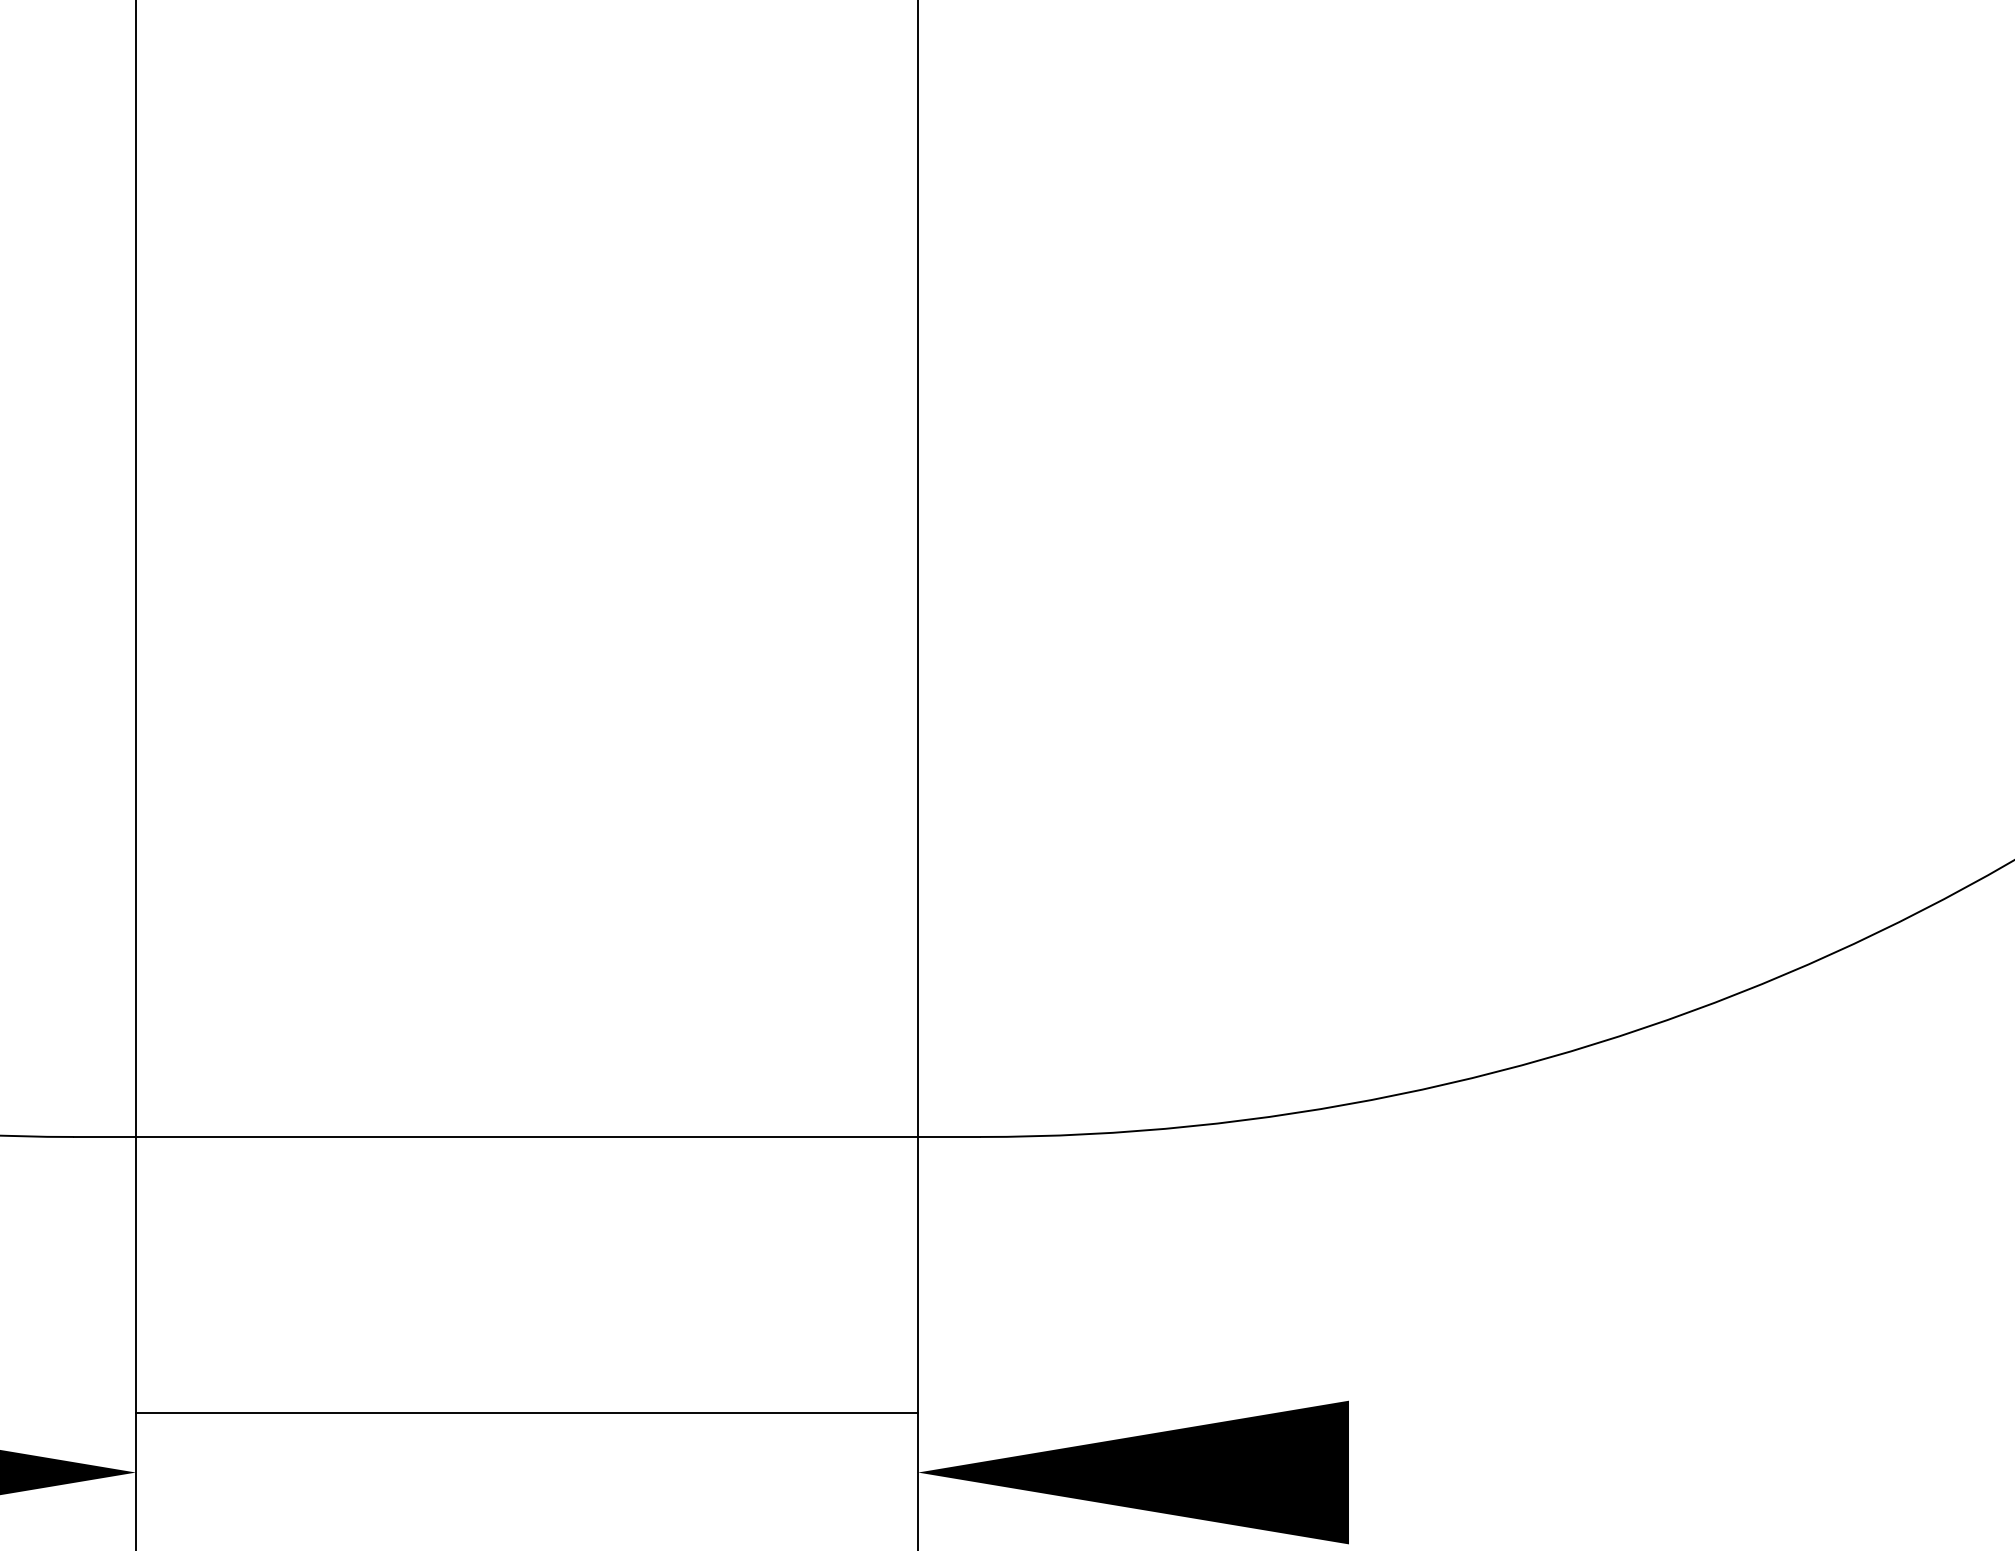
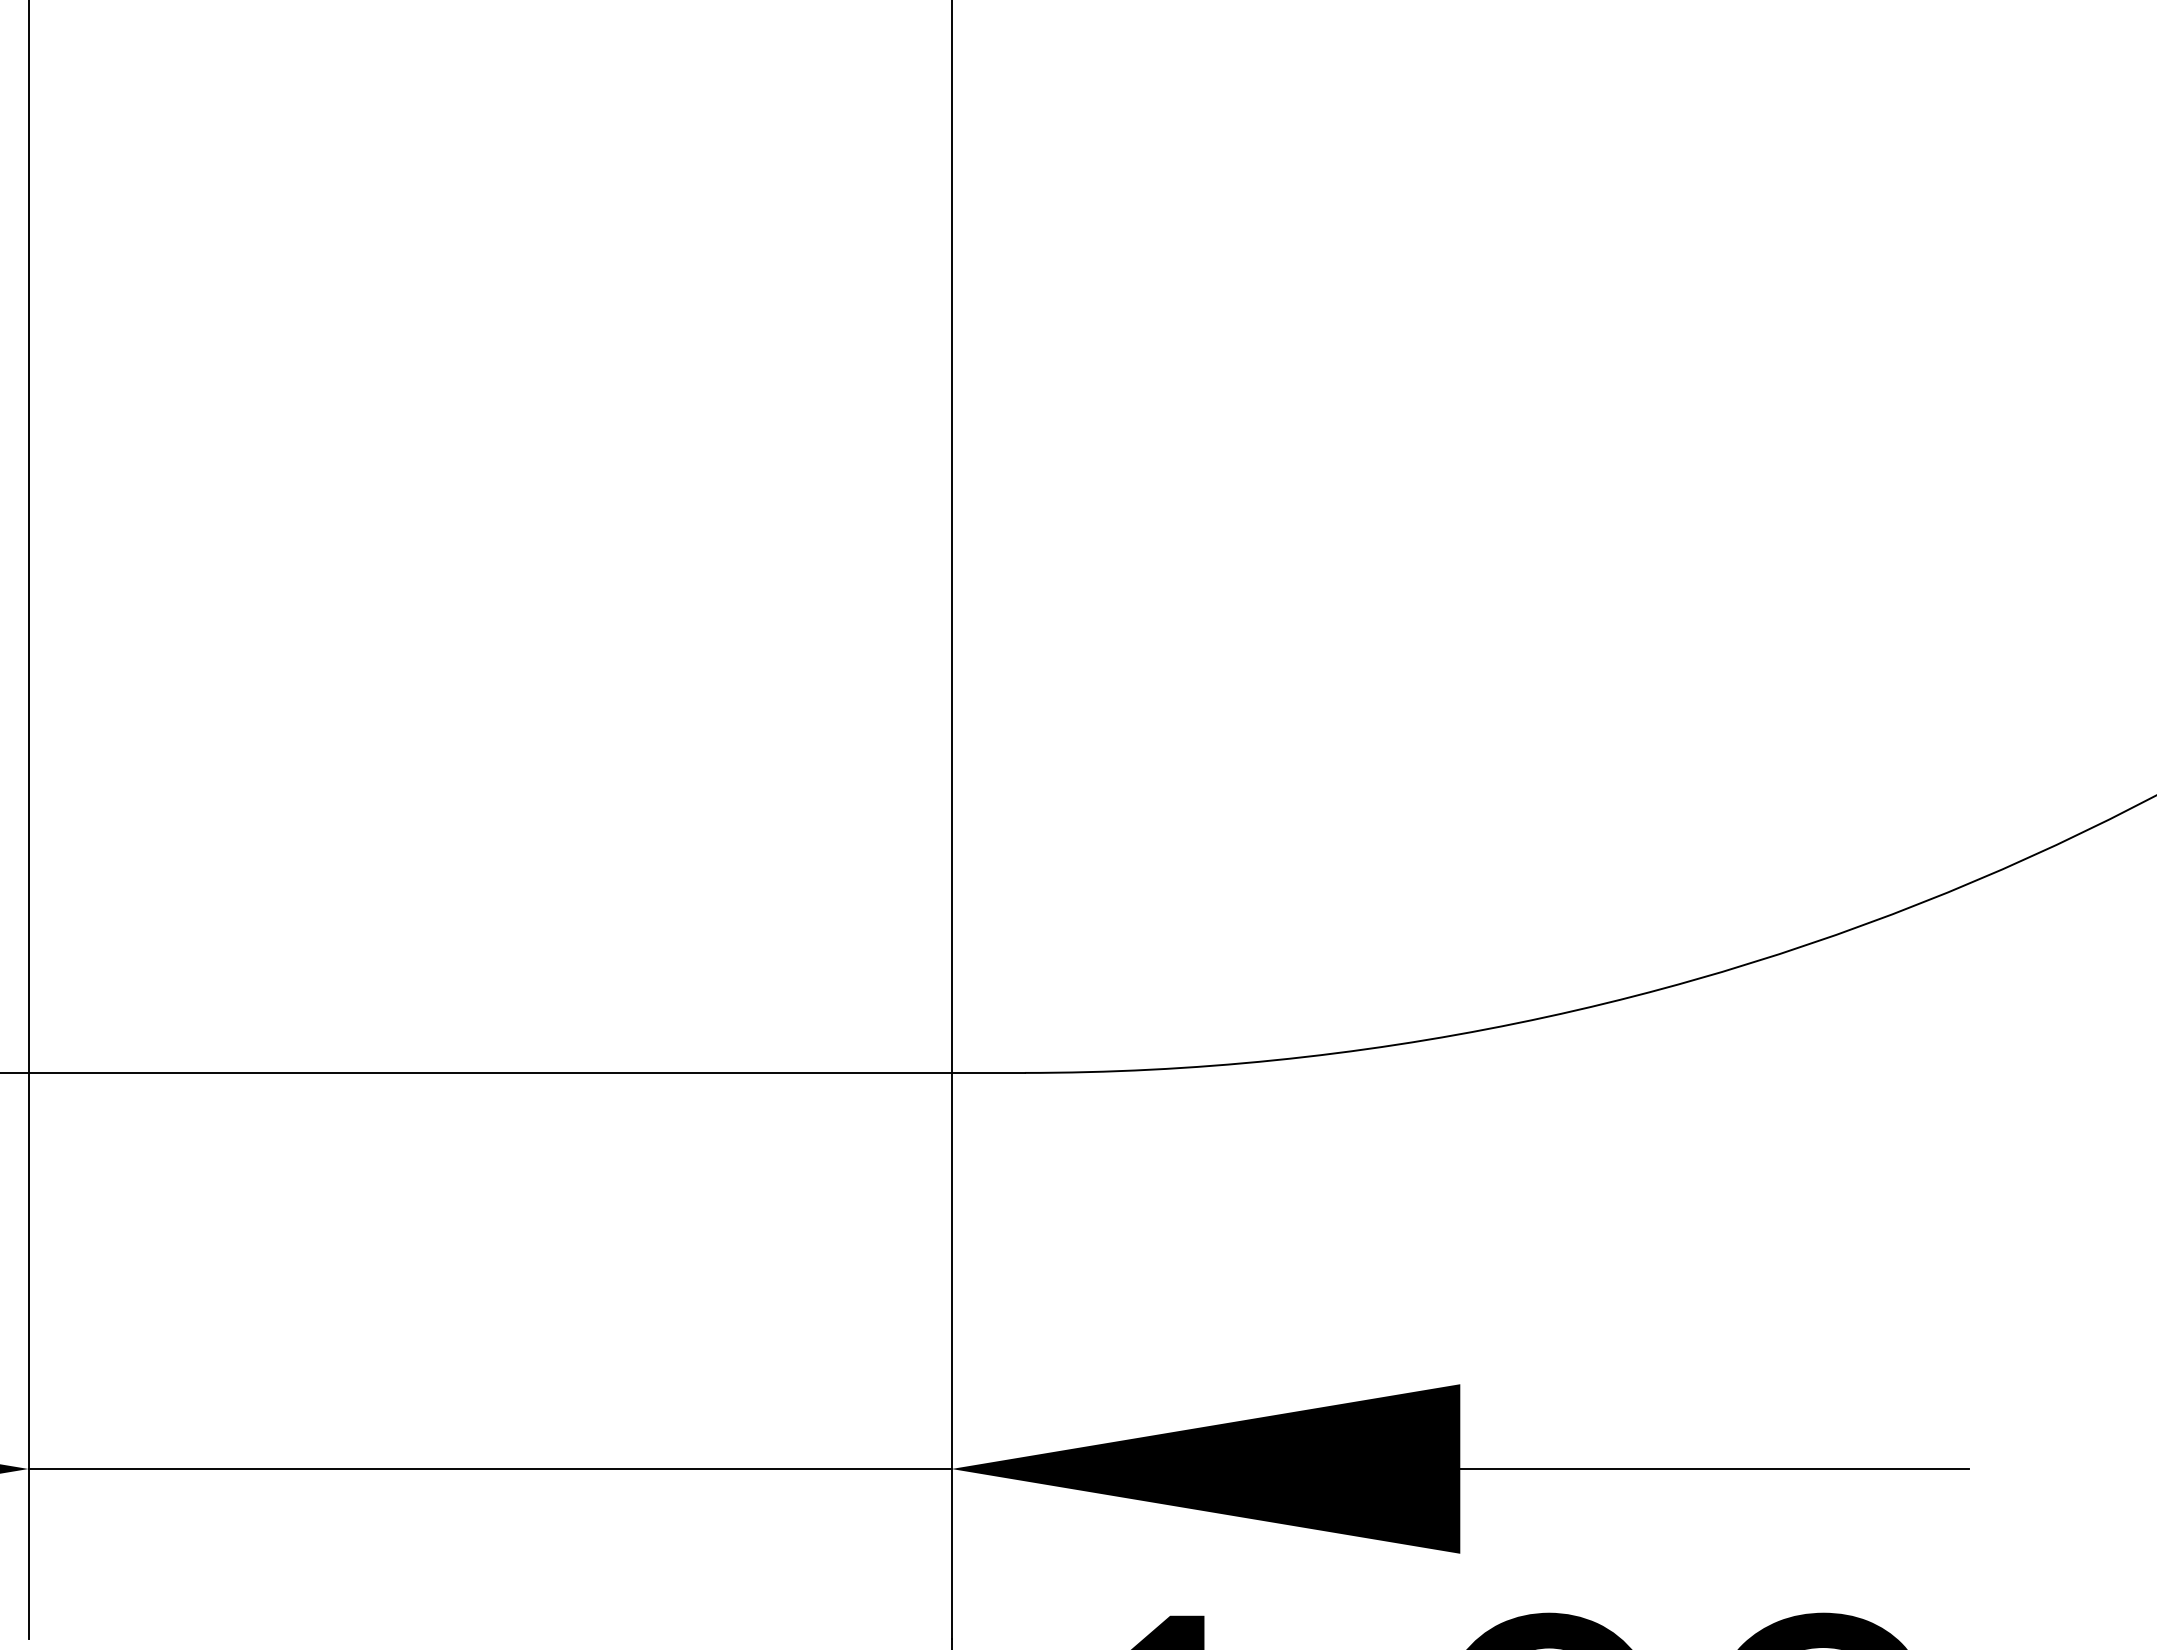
line: (526, 1412) -> (489, 1468), moved
line: (1564, 1472) -> (1714, 1468), added

